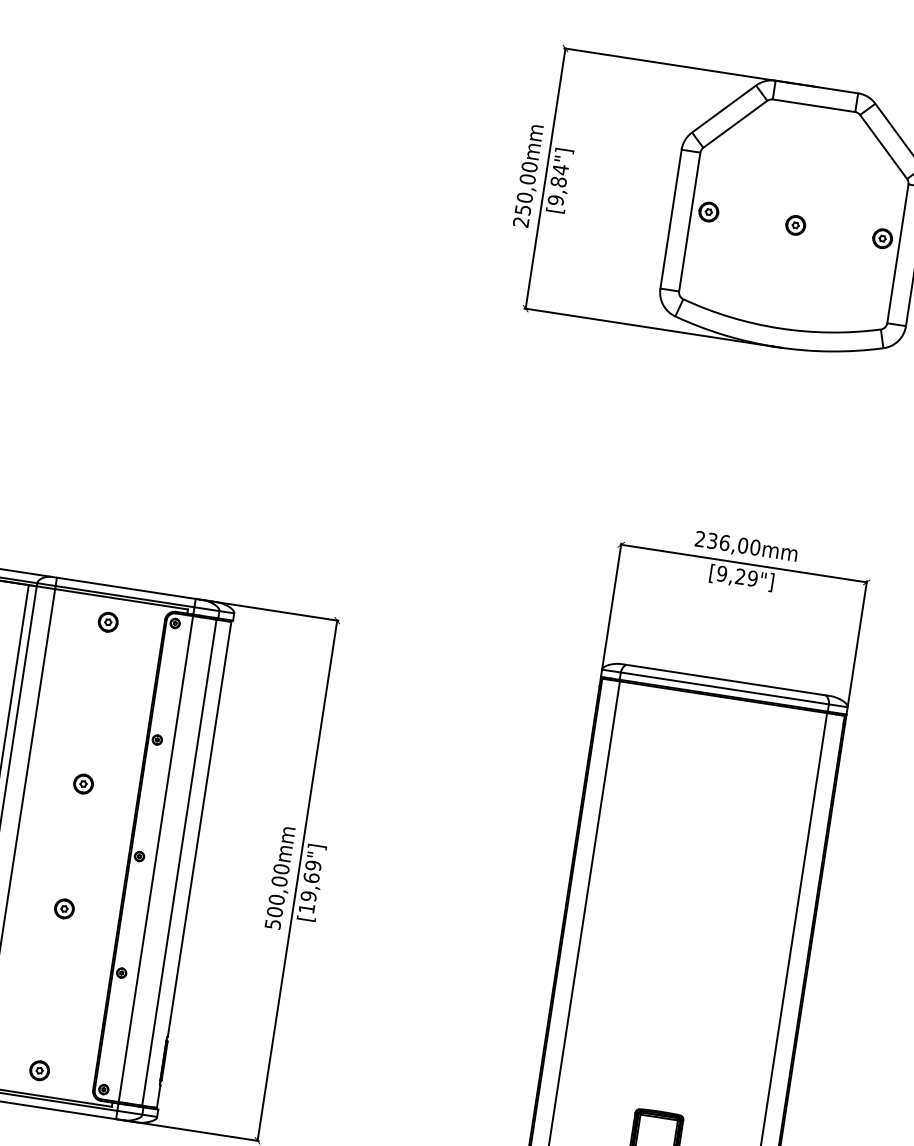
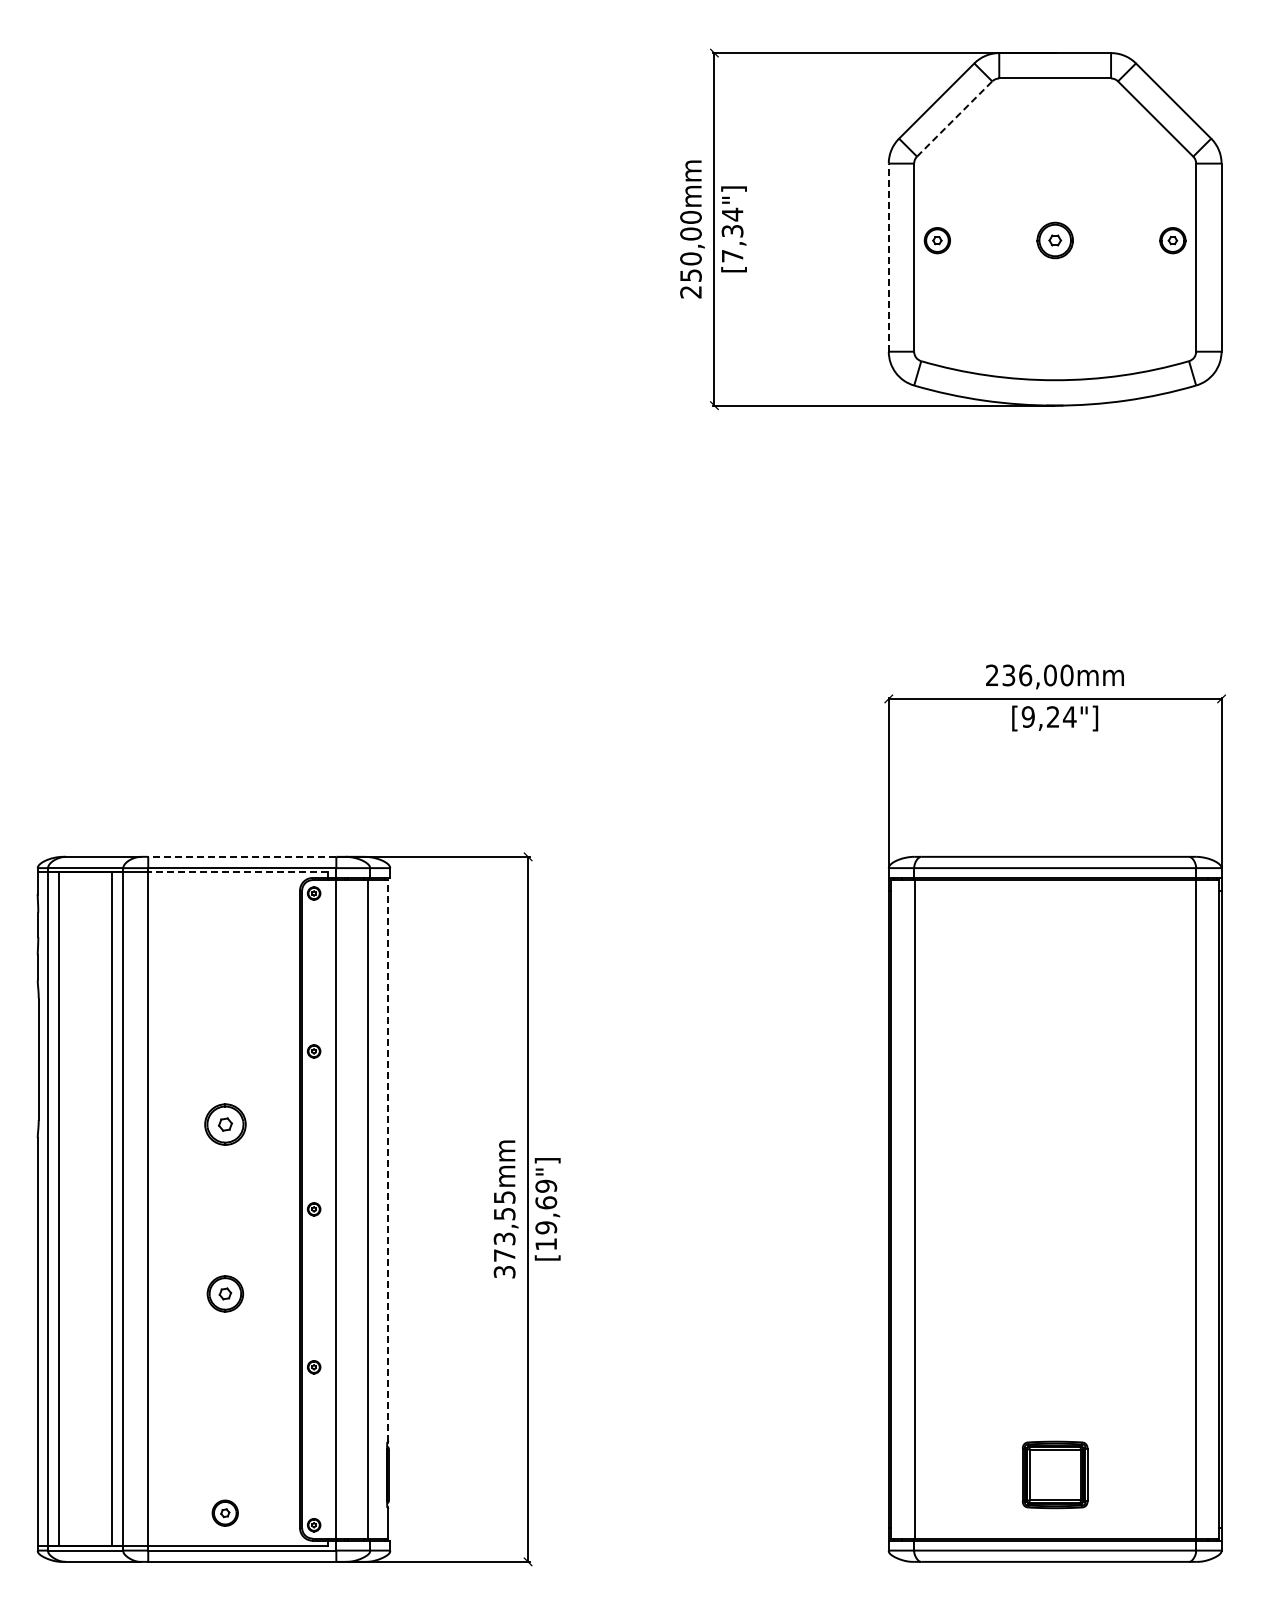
line: (735, 124) -> (955, 118), solid -> dashed
text: (557, 191) -> (732, 243), [9,84"] -> [7,34"]
line: (670, 219) -> (888, 257), solid -> dashed
part: (795, 225) -> (1054, 240), size x1.4
text: (752, 578) -> (1069, 716), [9,29"] -> [9,24"]
line: (125, 587) -> (241, 856), solid -> dashed
line: (121, 599) -> (238, 872), solid -> dashed
part: (107, 622) -> (224, 905), removed
part: (82, 783) -> (224, 1124), size x1.6
line: (199, 828) -> (388, 1160), solid -> dashed
text: (277, 895) -> (504, 1233), 500,00mm -> 373,55mm
part: (63, 908) -> (224, 1293), size x1.4

